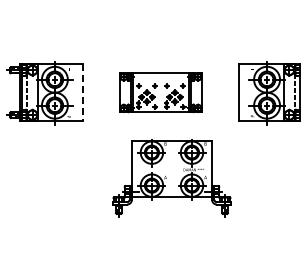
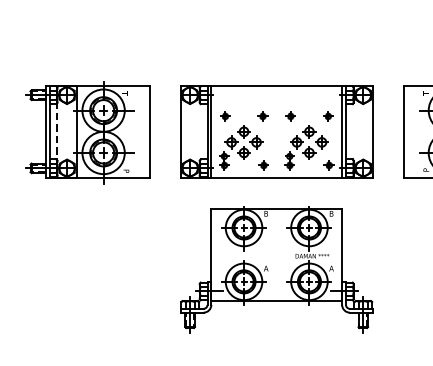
part: (160, 92) -> (275, 131), size x1.43
line: (83, 93) -> (150, 133), dashed -> solid
part: (171, 178) -> (275, 270), moved

